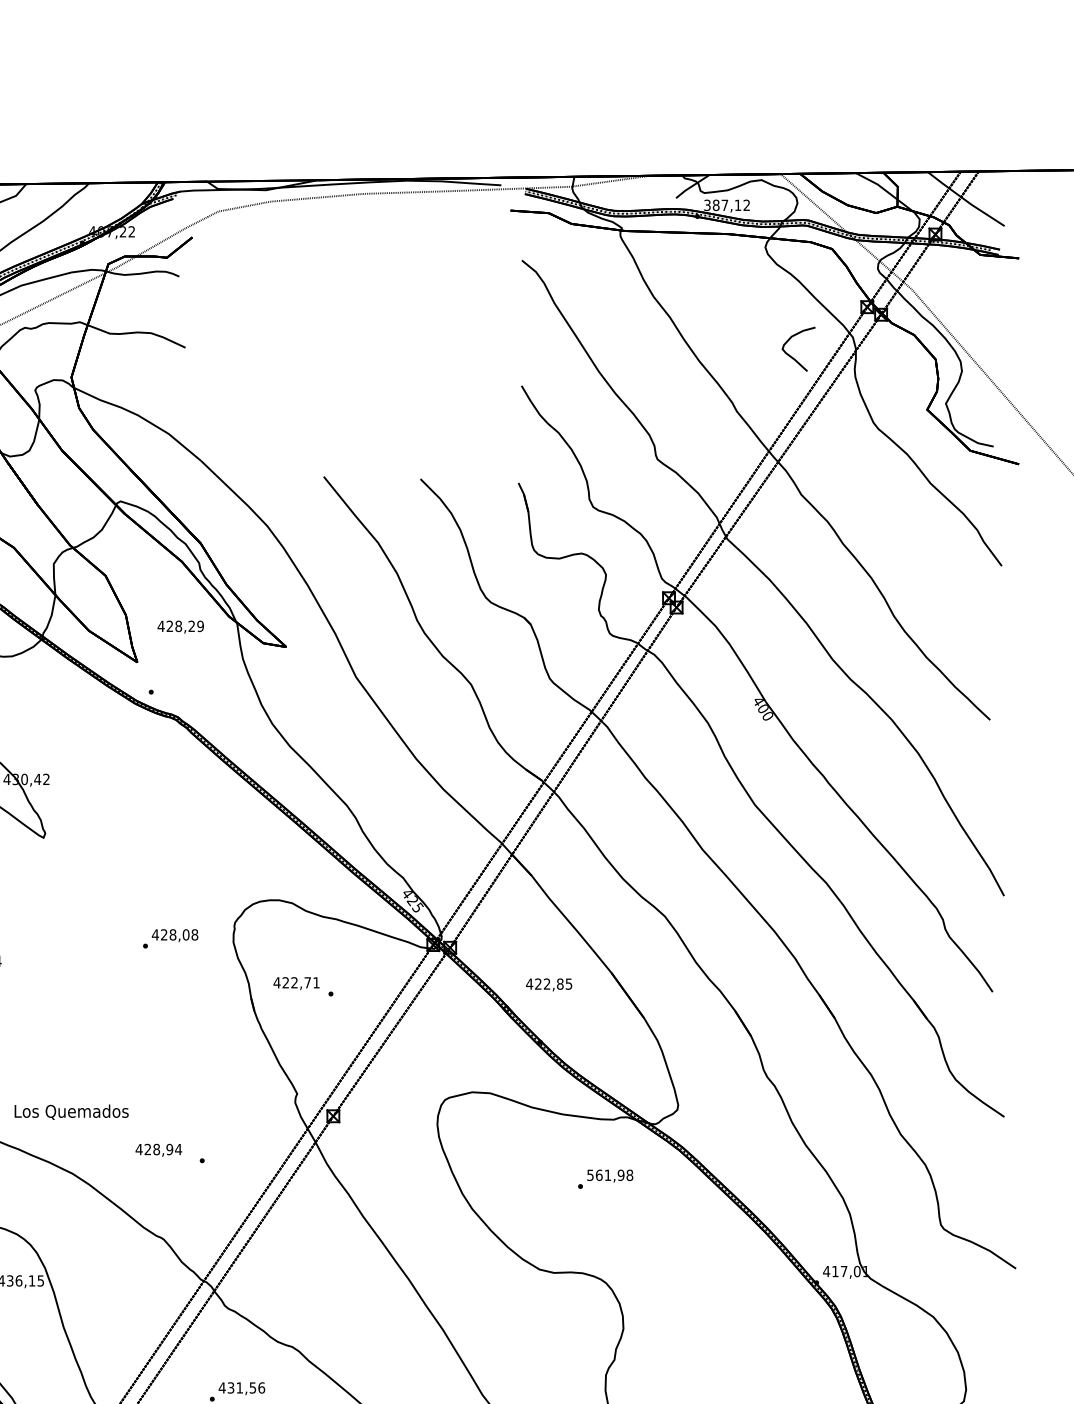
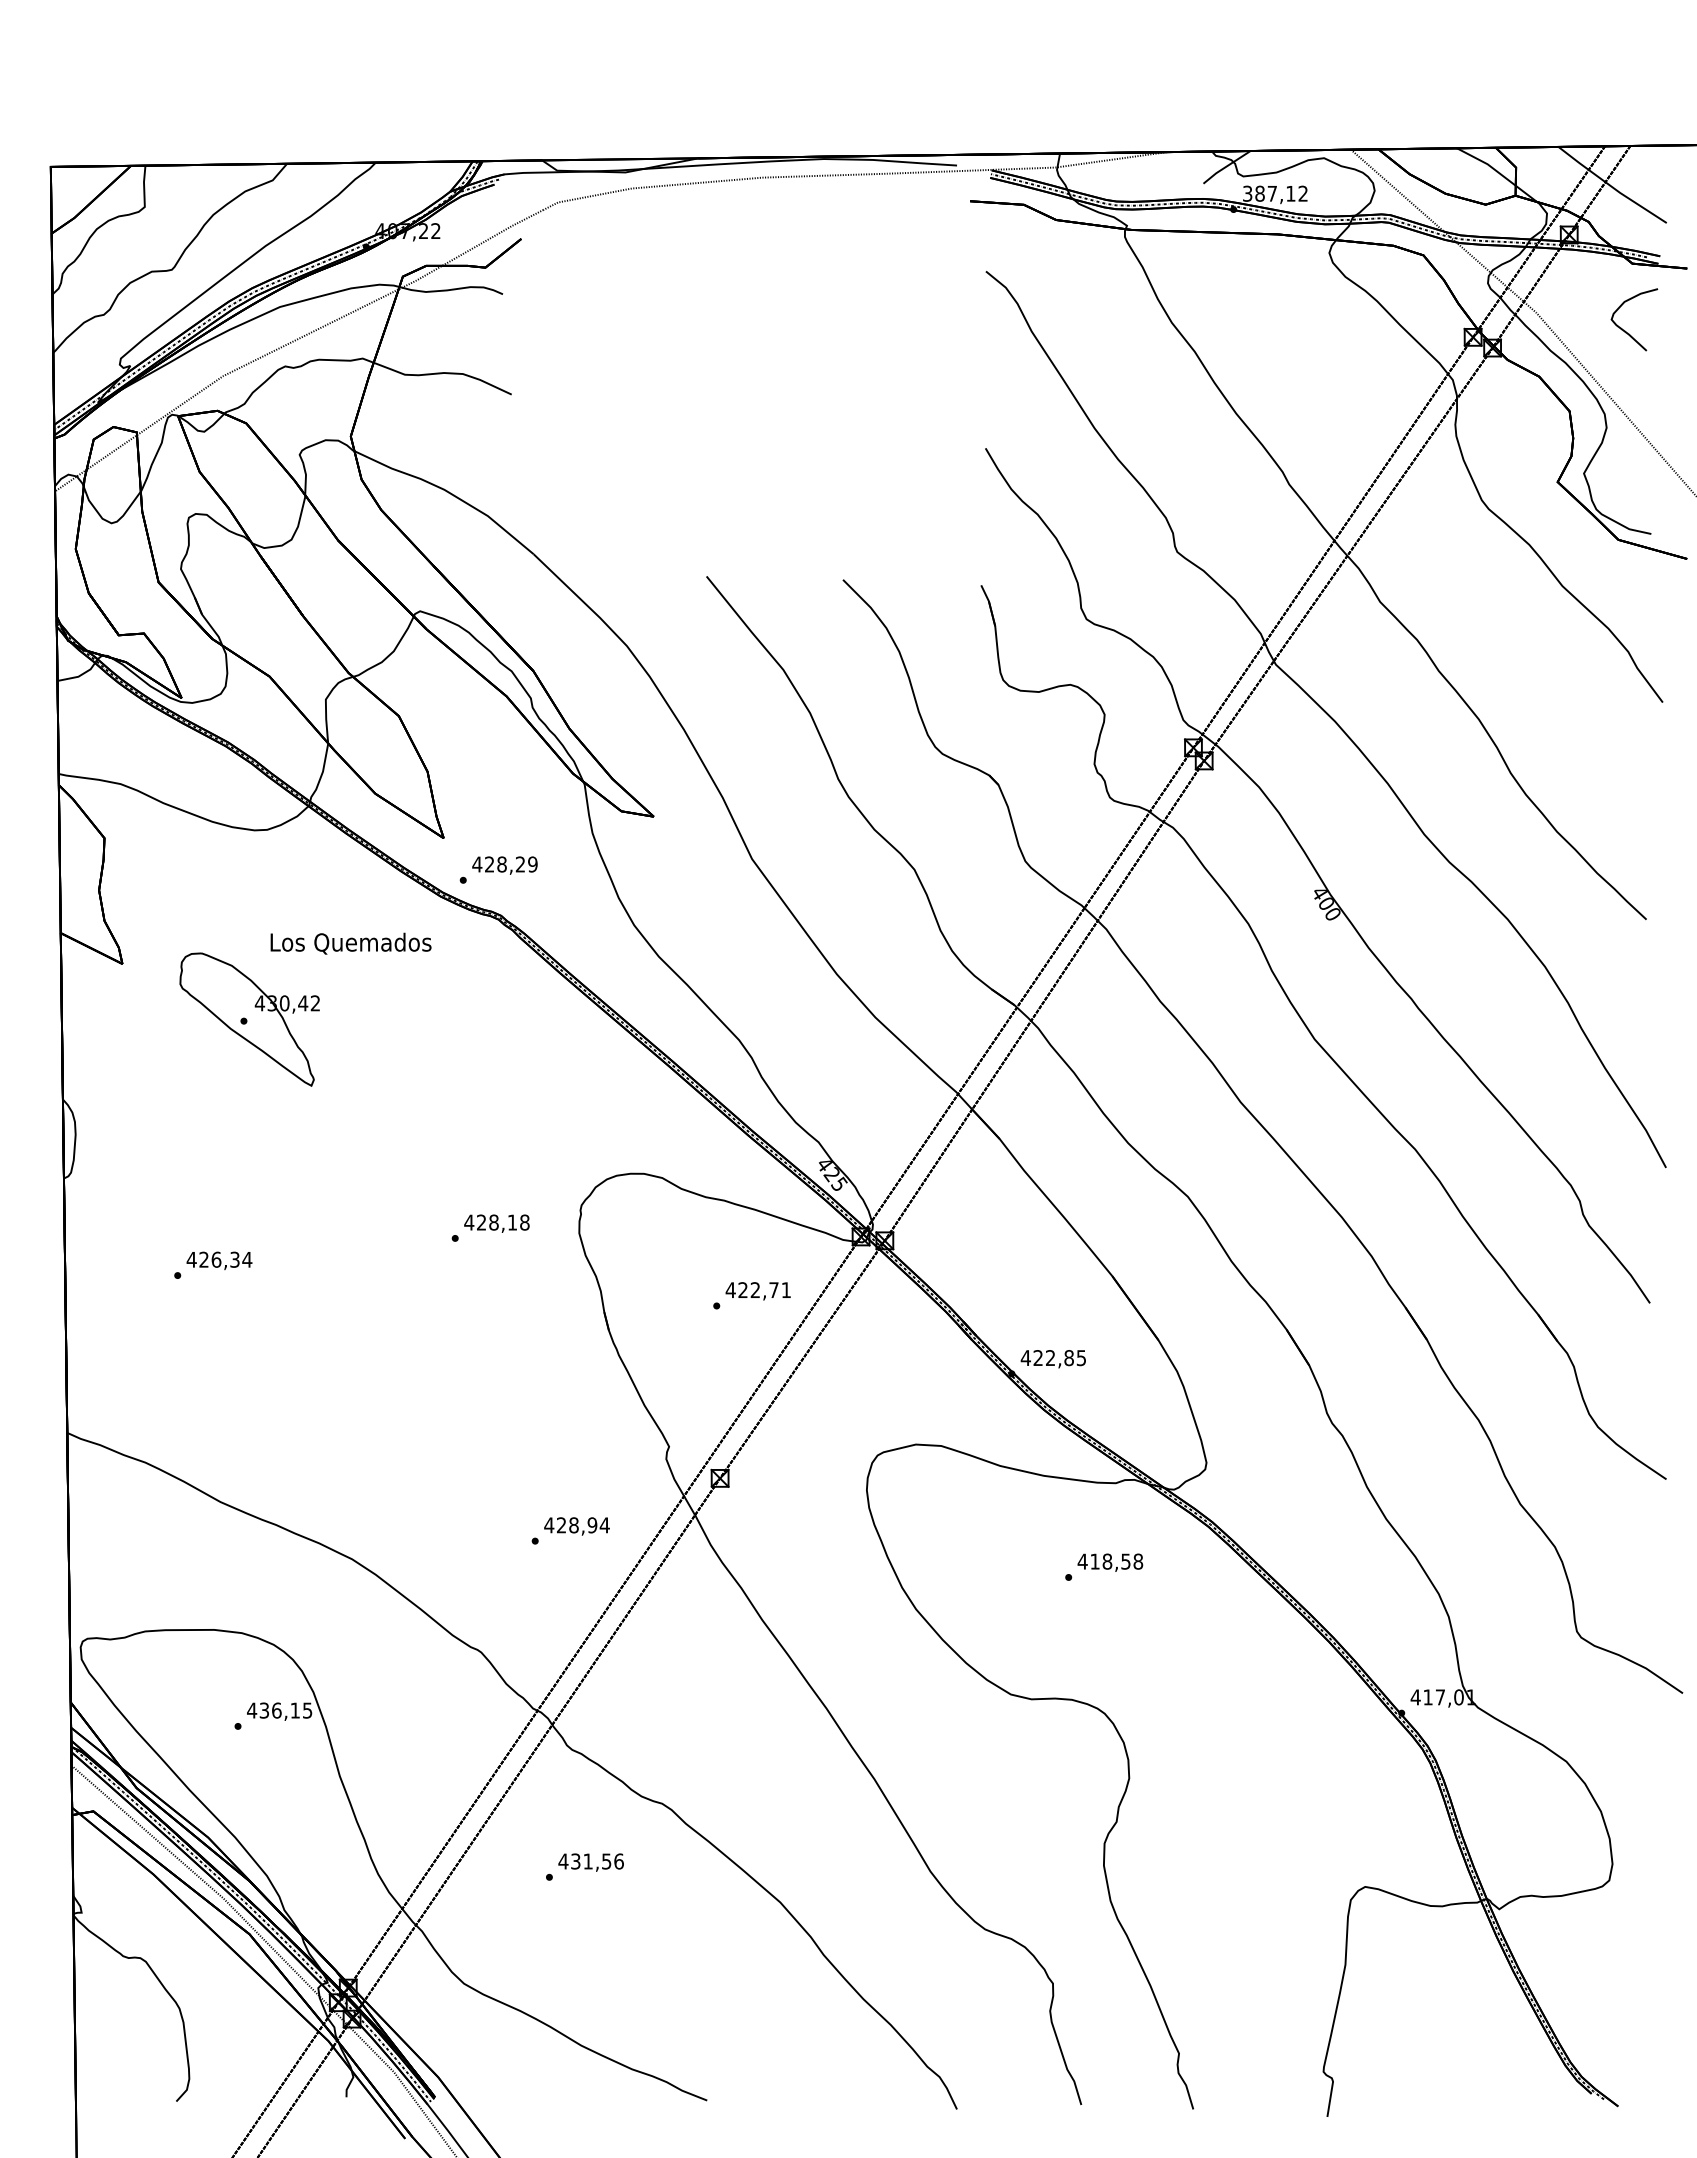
curve: (792, 356) -> (1625, 330), moved
text: (180, 627) -> (504, 865), moved
text: (186, 934) -> (512, 1222), 428,08 -> 428,18
text: (296, 983) -> (757, 1291), moved
text: (548, 985) -> (1052, 1359), moved
text: (71, 1112) -> (350, 943), moved
text: (158, 1150) -> (576, 1526), moved
text: (605, 1175) -> (1103, 1561), 561,98 -> 418,58

